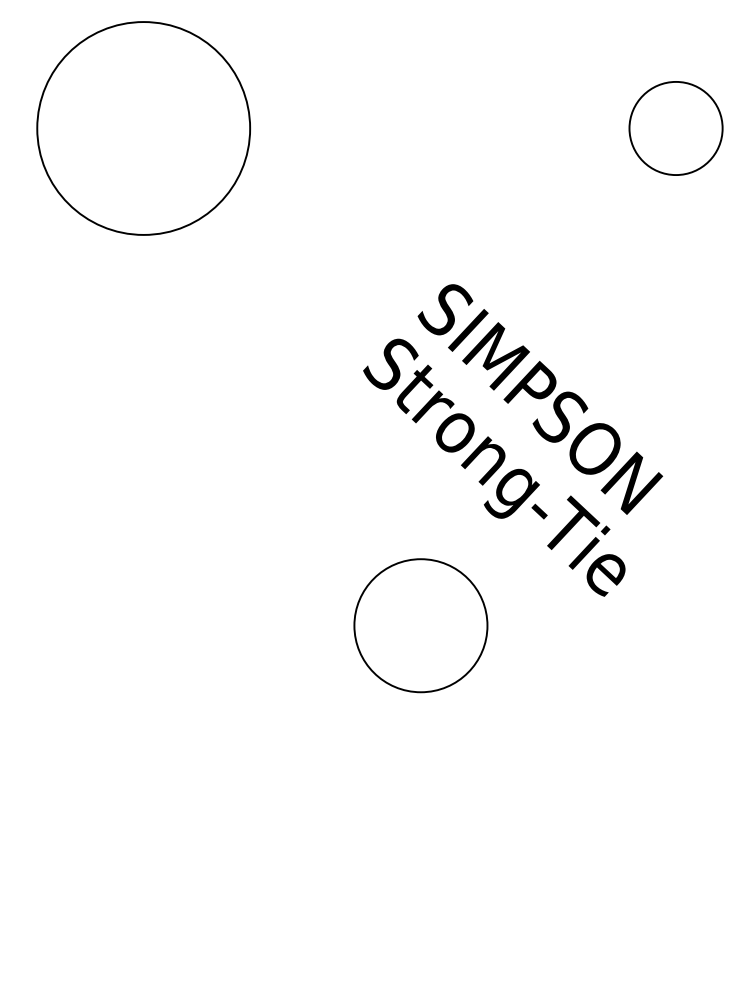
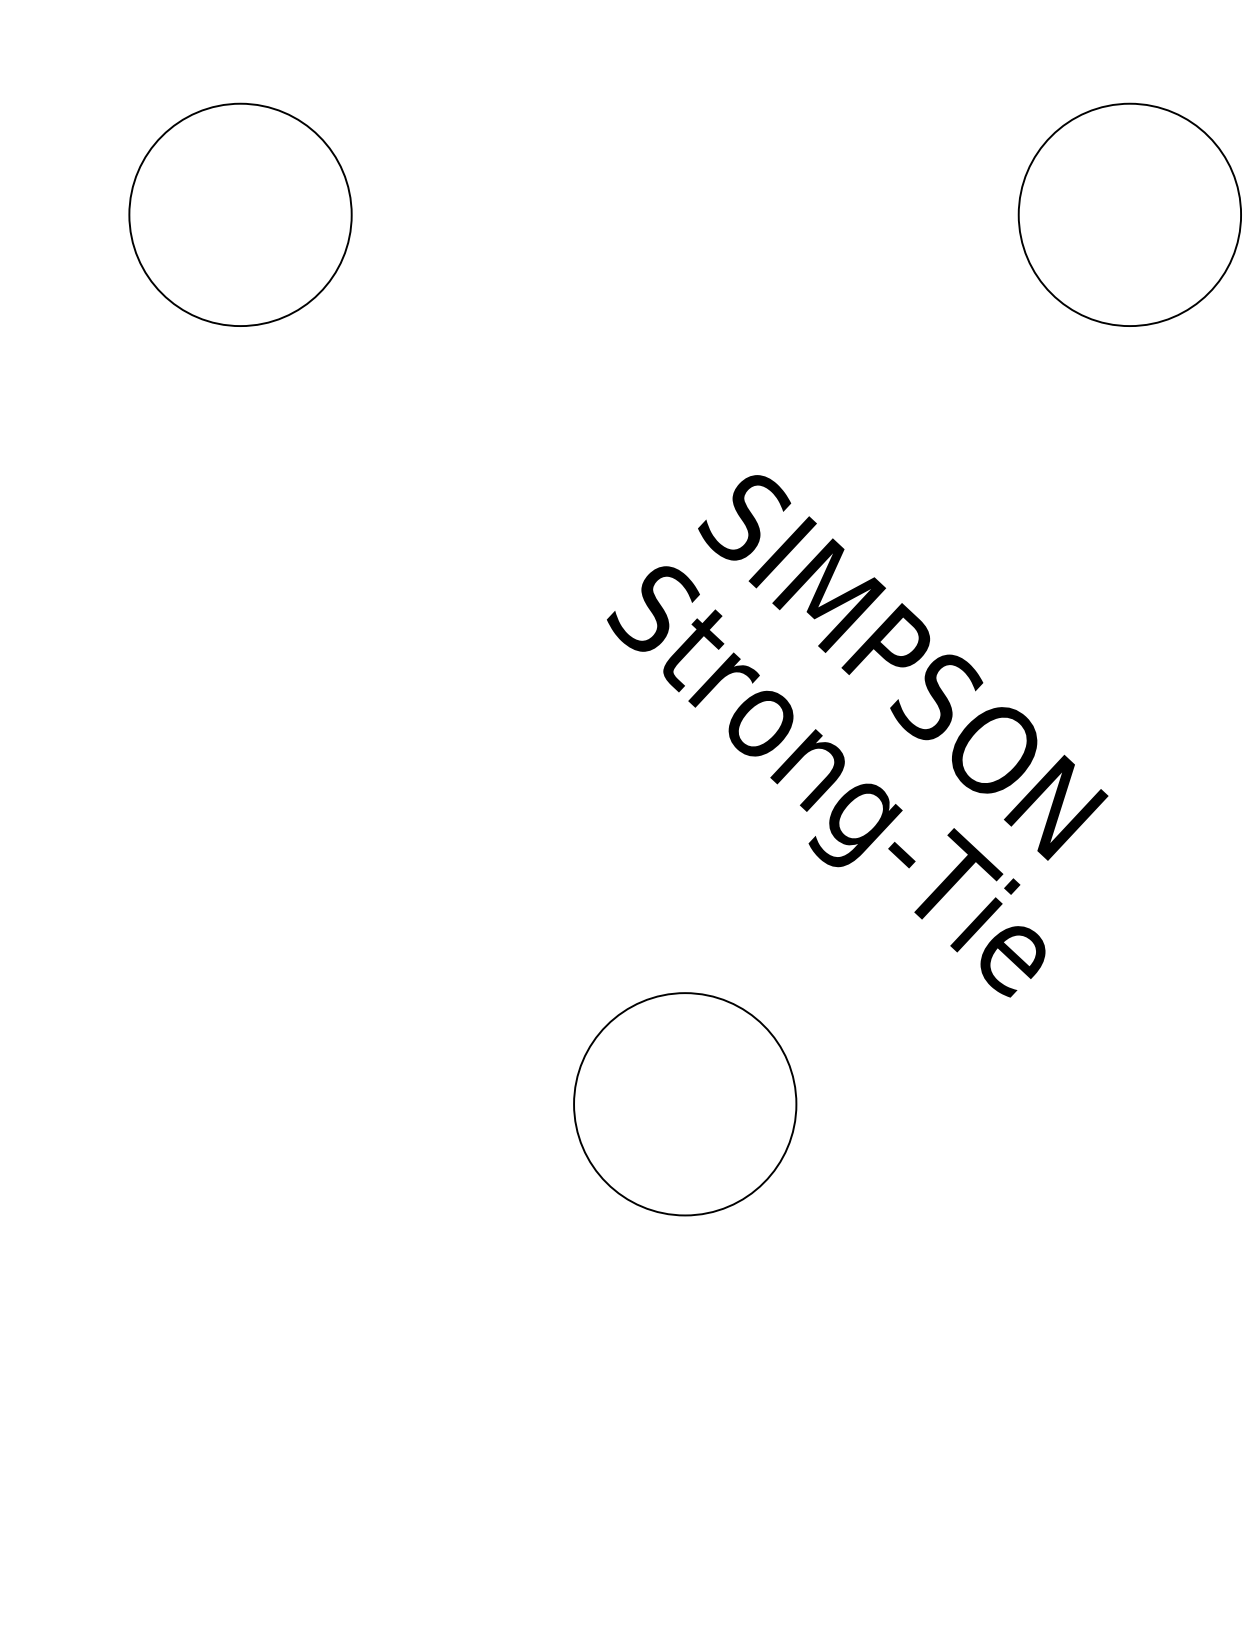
circle: (143, 128) -> (239, 214), size x0.62
circle: (675, 128) -> (1128, 214), size x1.43
circle: (420, 625) -> (684, 1103), moved

